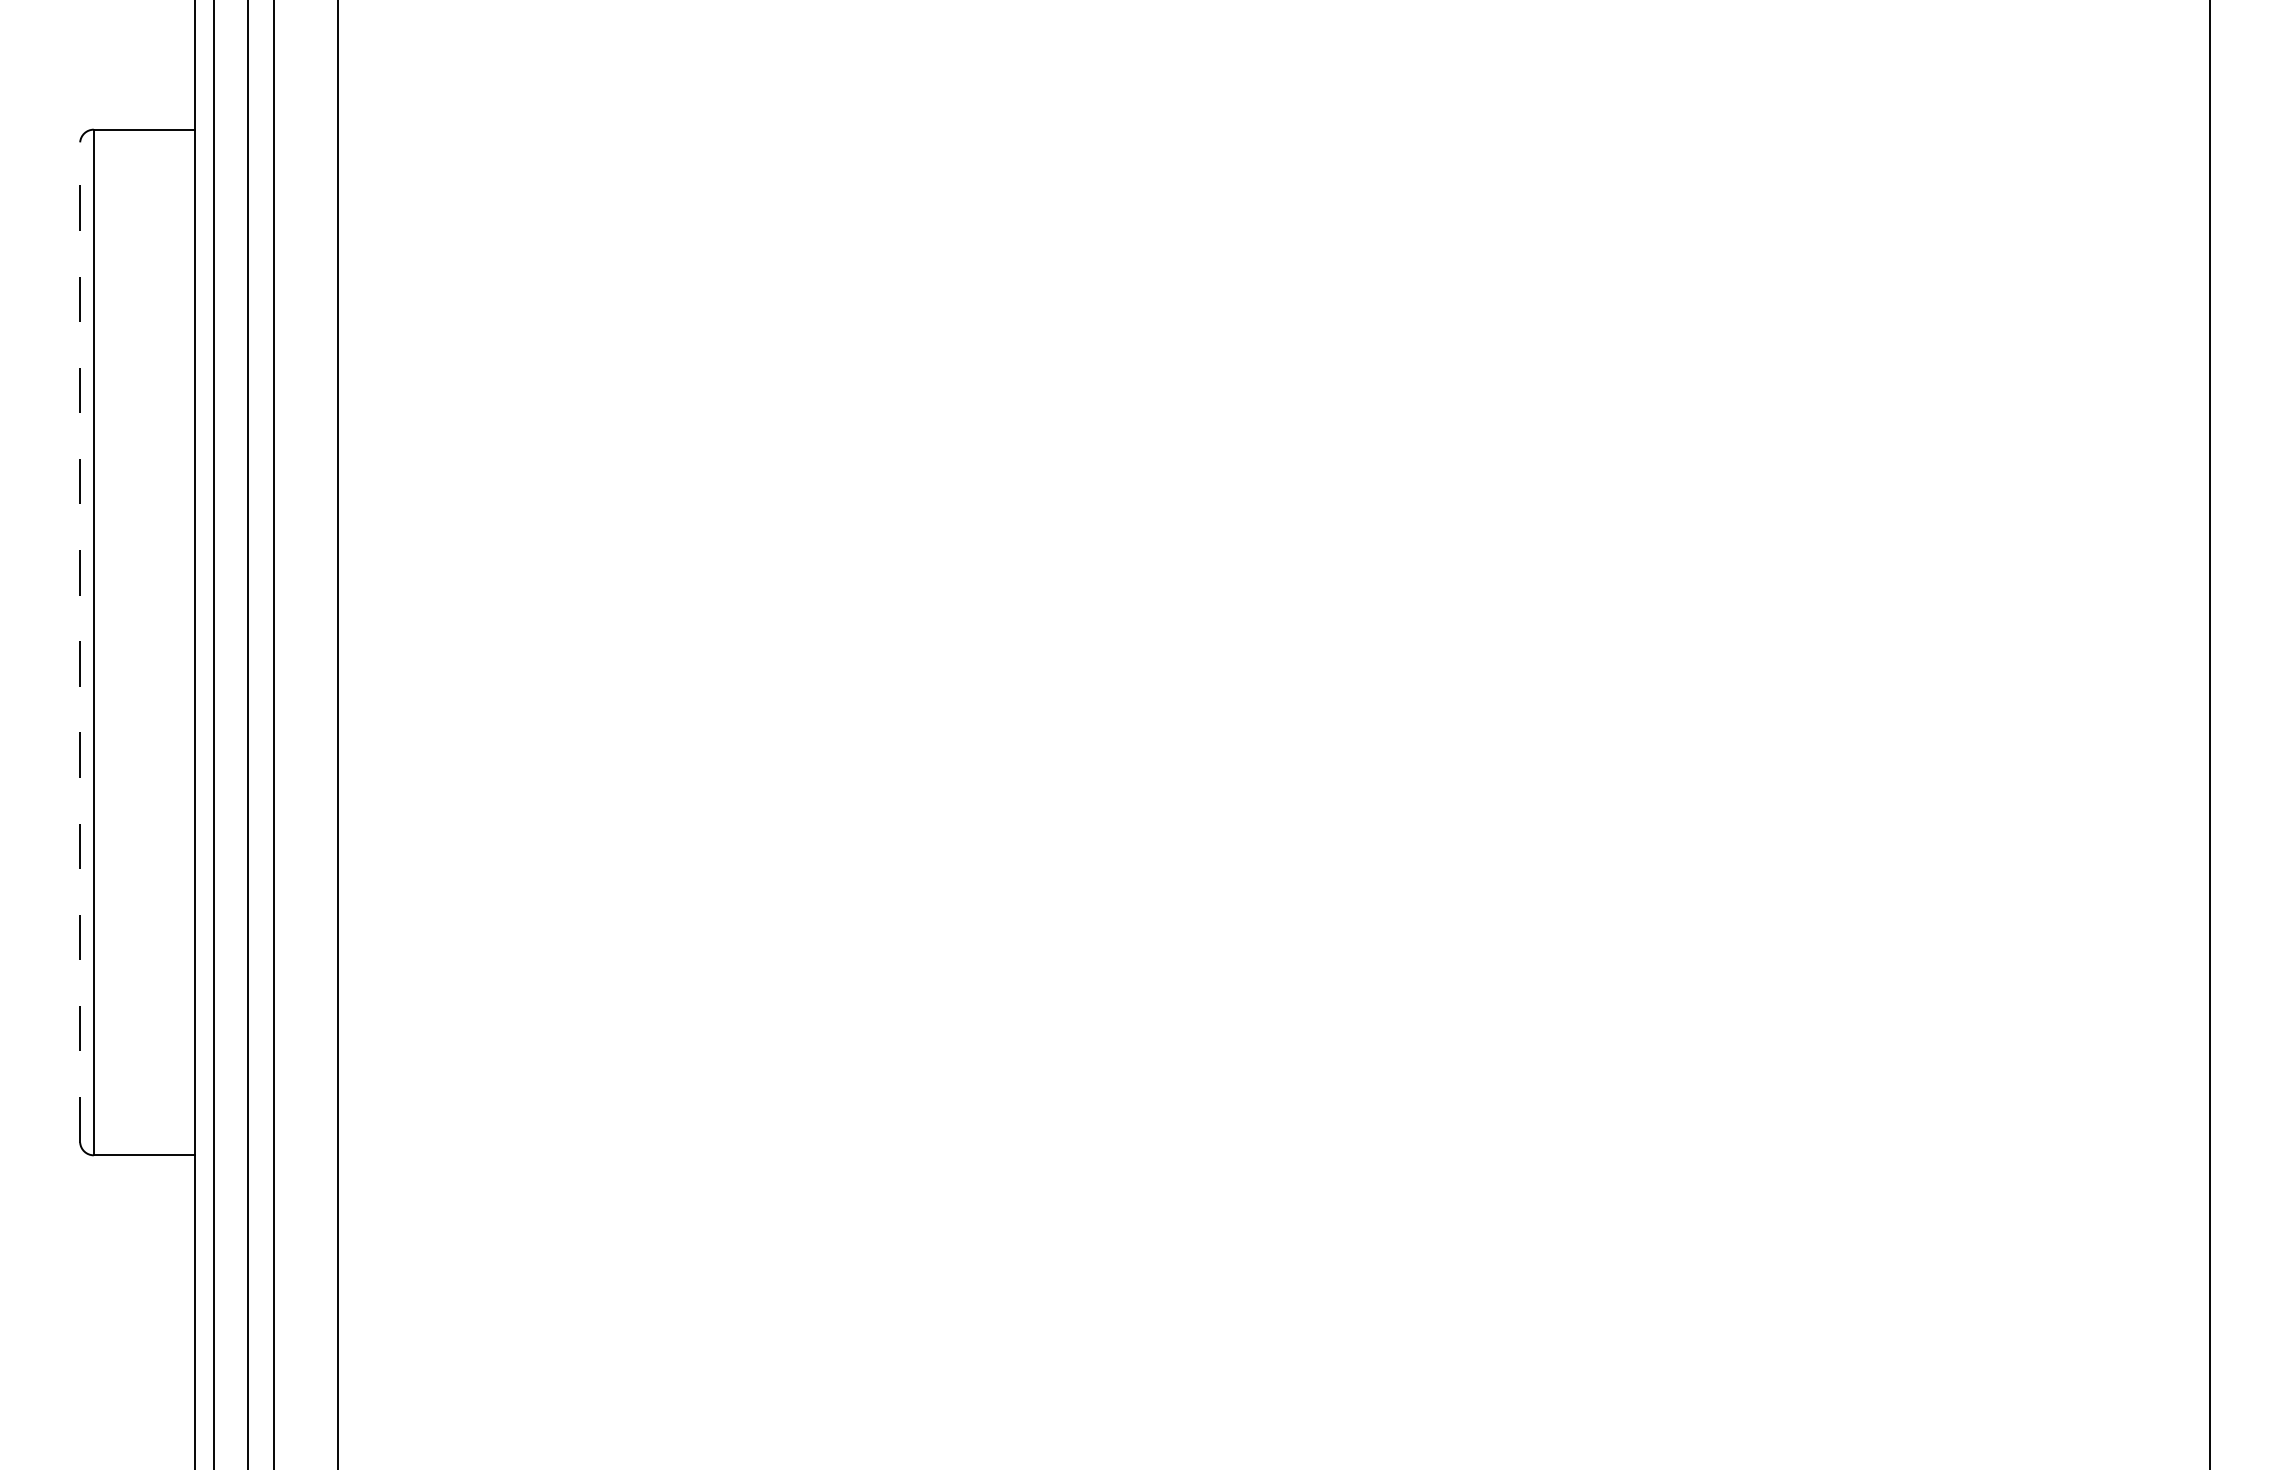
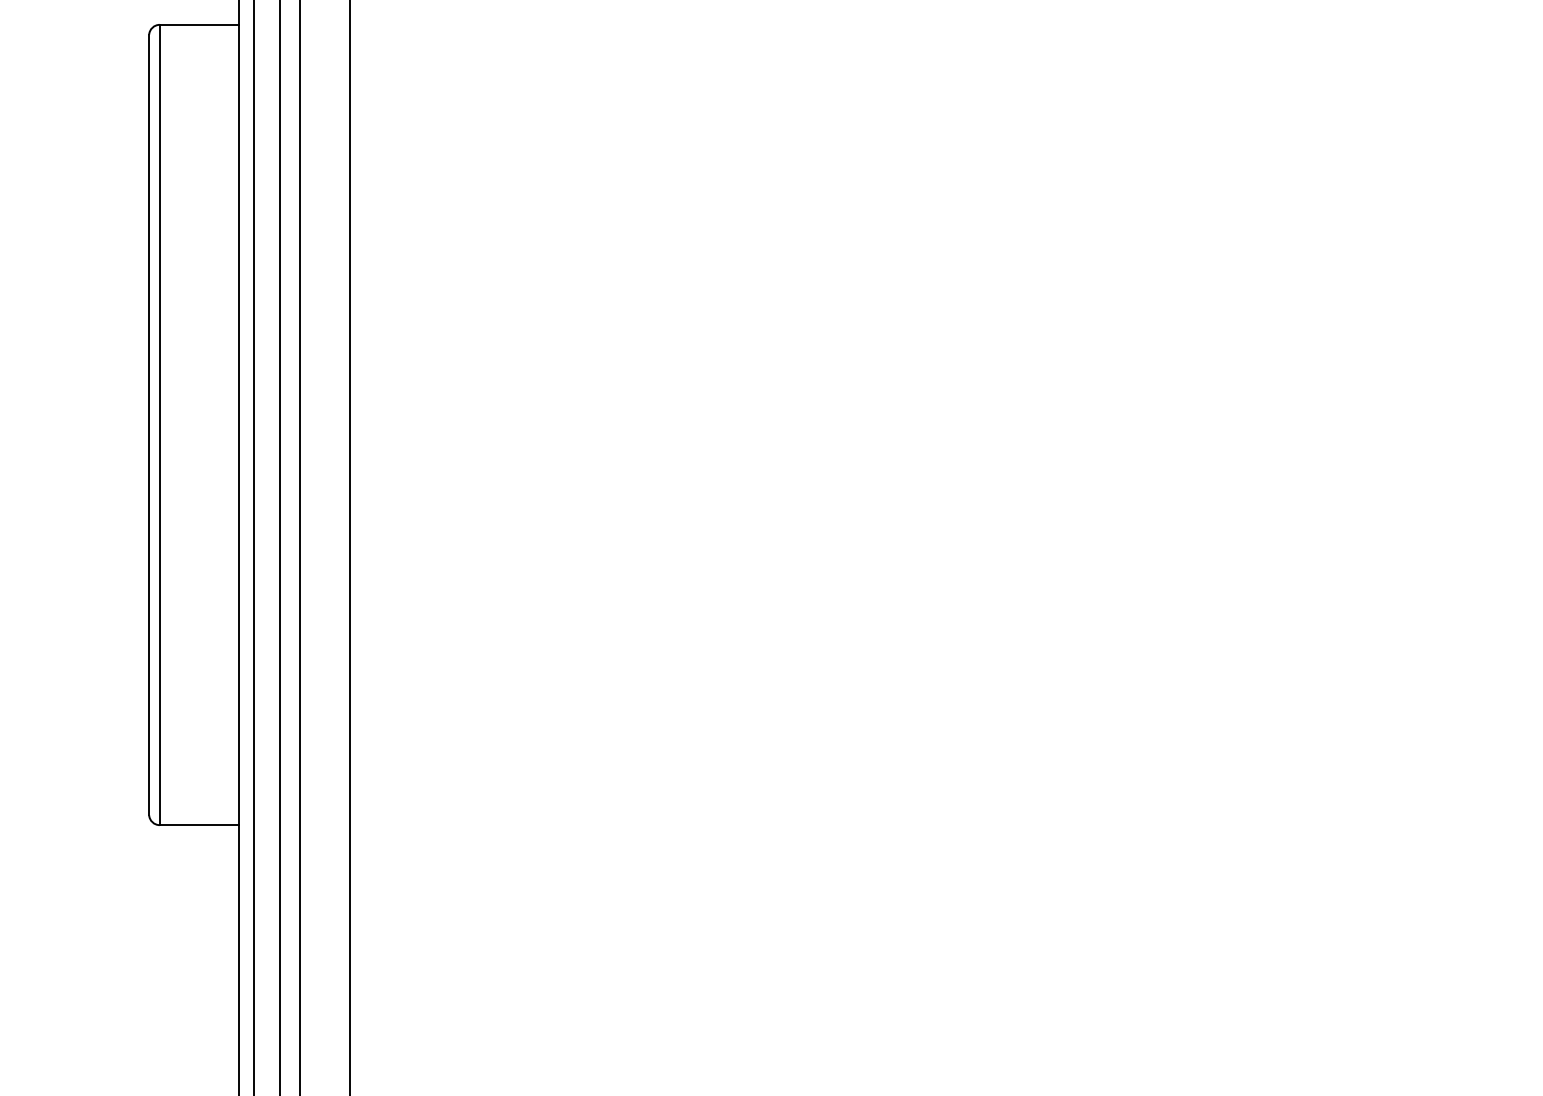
line: (80, 641) -> (149, 424), dashed -> solid

